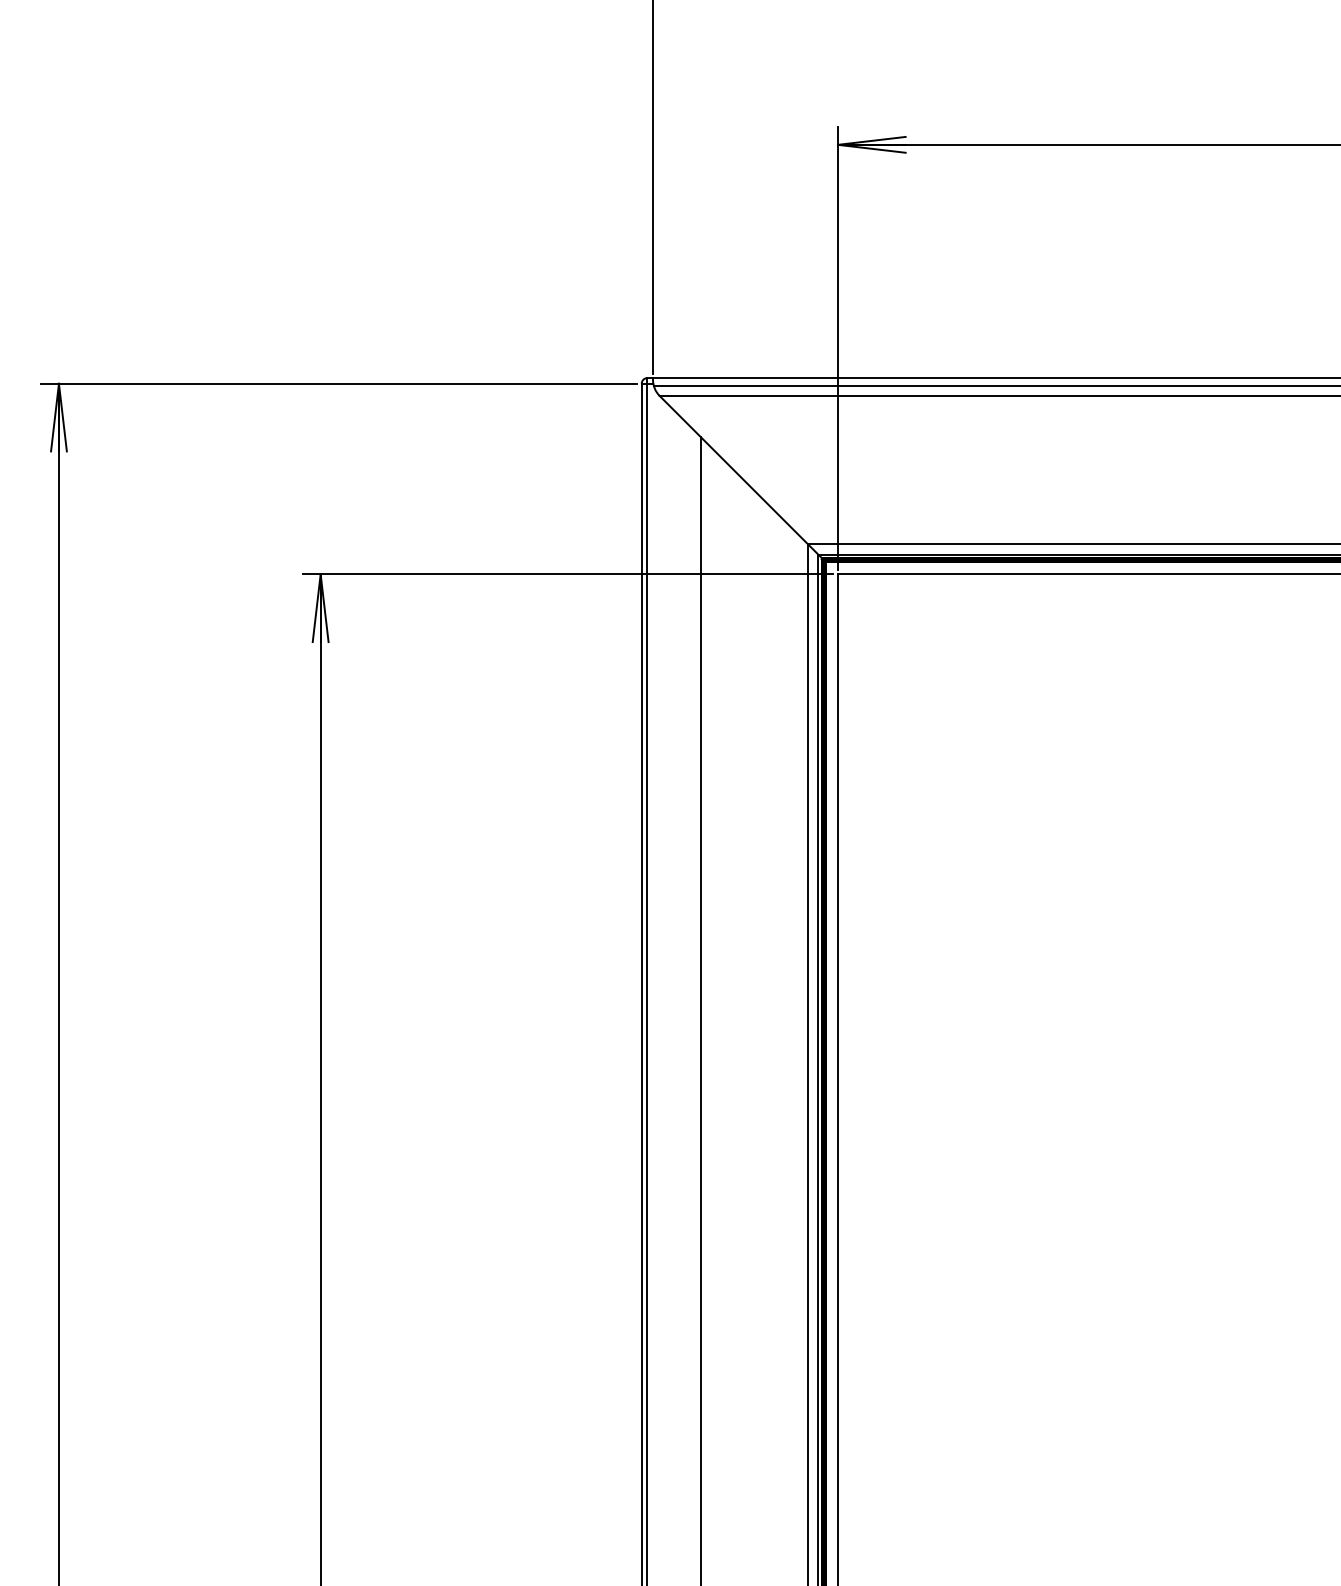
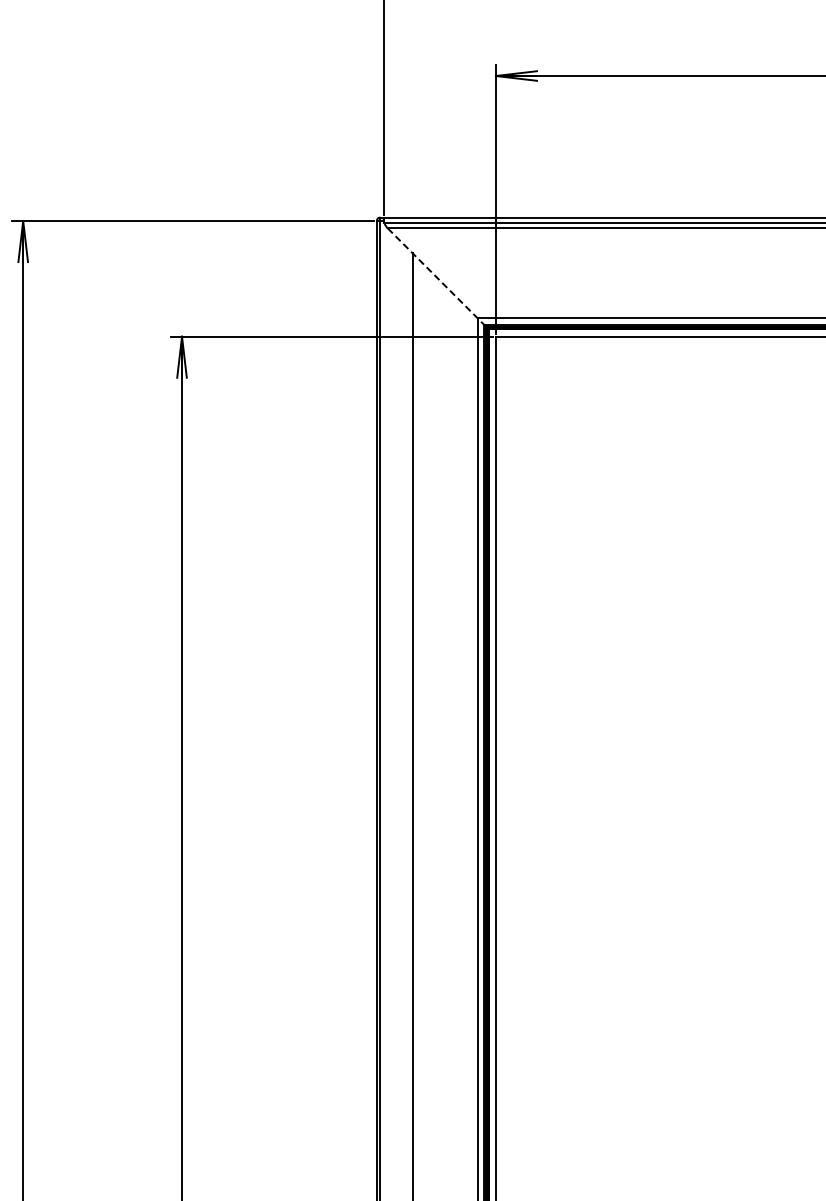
line: (739, 476) -> (436, 277), solid -> dashed

